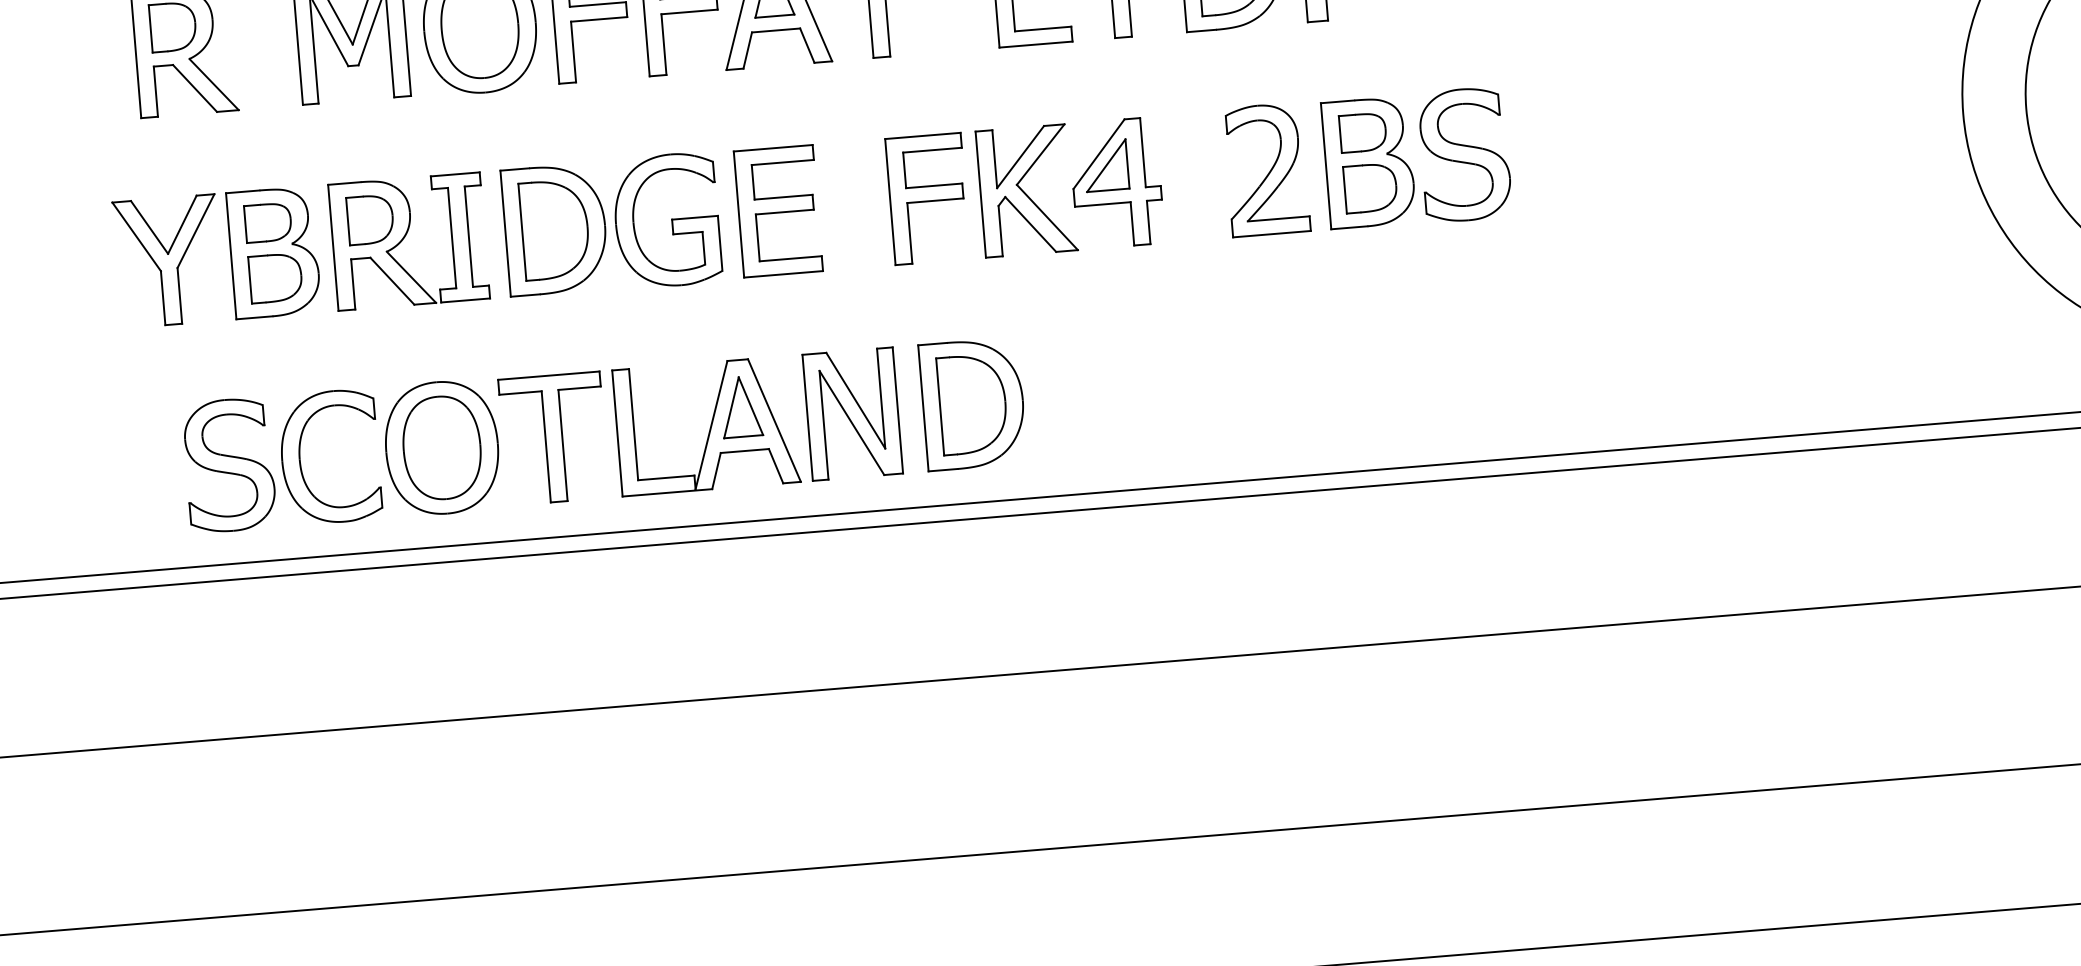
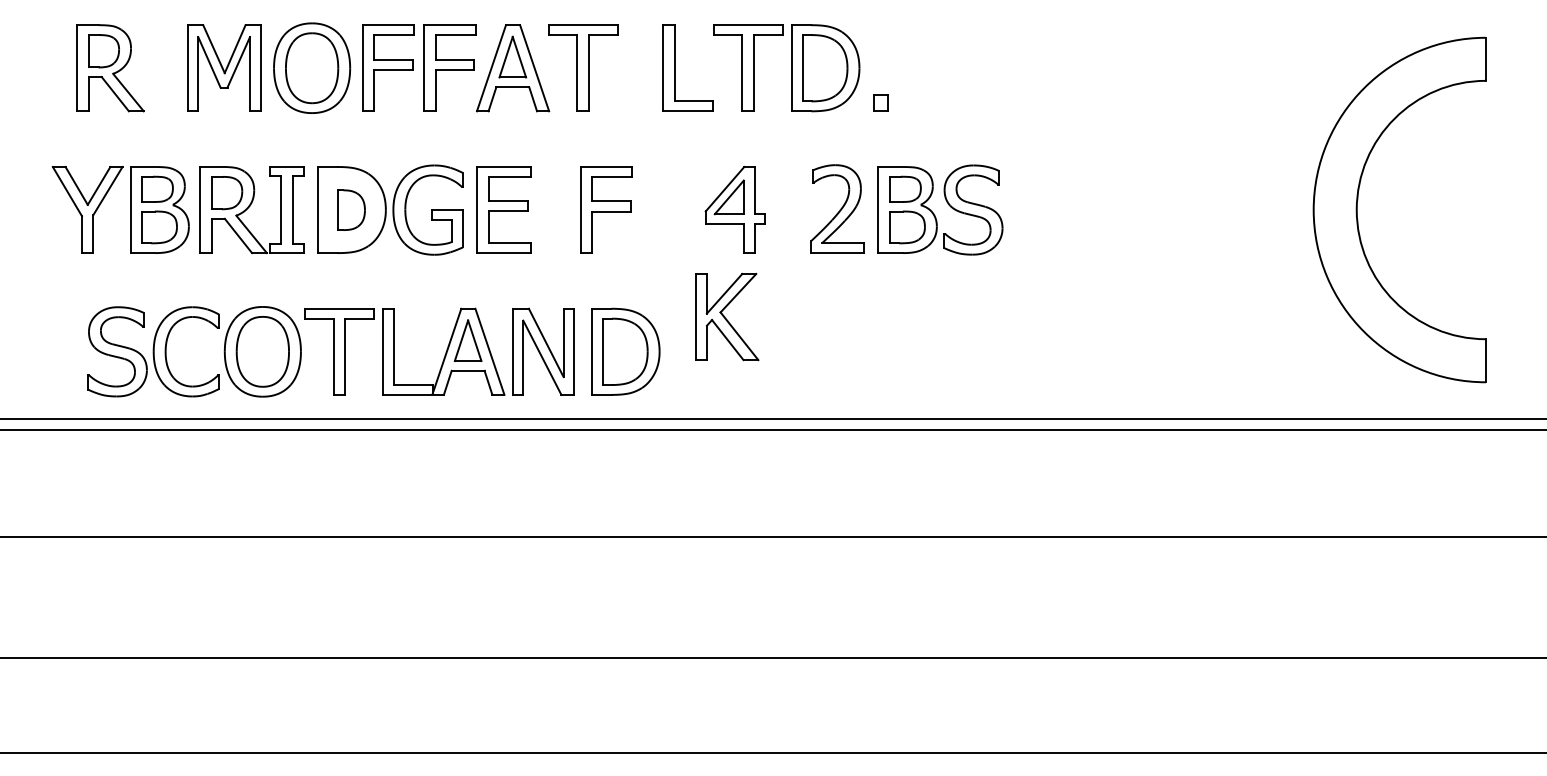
part: (1027, 190) -> (727, 316), moved
part: (554, 230) -> (351, 210), size x0.6

